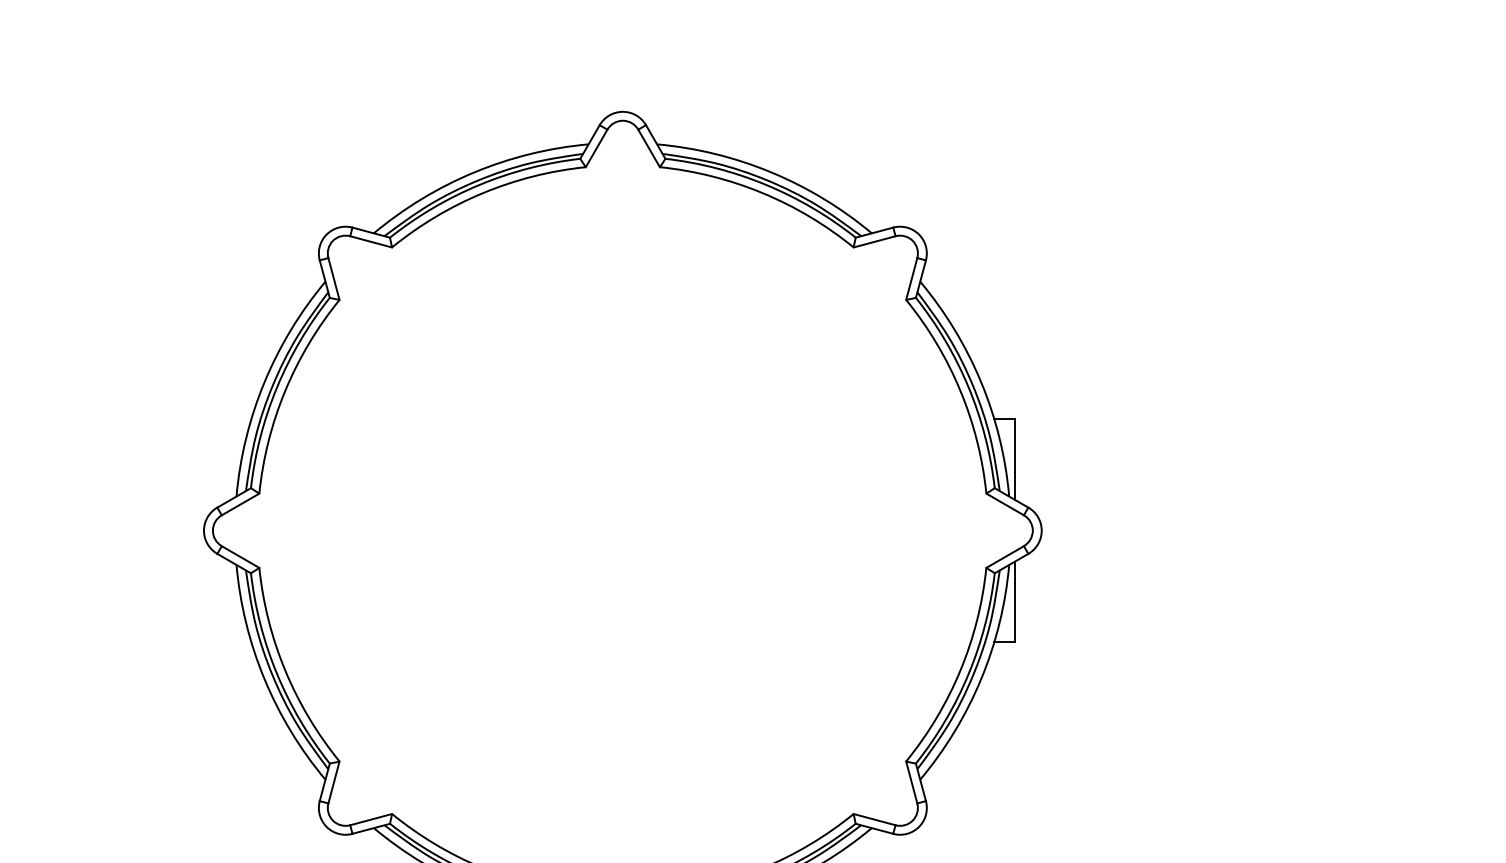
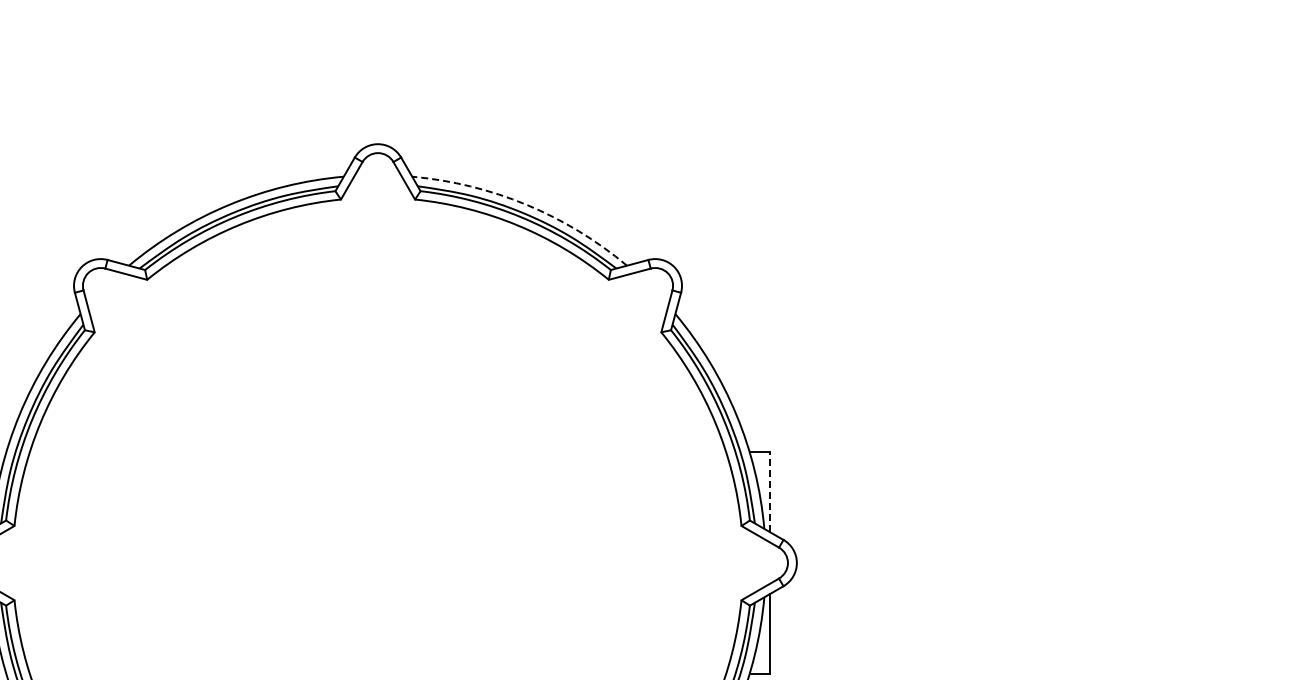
arc: (771, 172) -> (526, 204), solid -> dashed
line: (1015, 459) -> (770, 491), solid -> dashed

